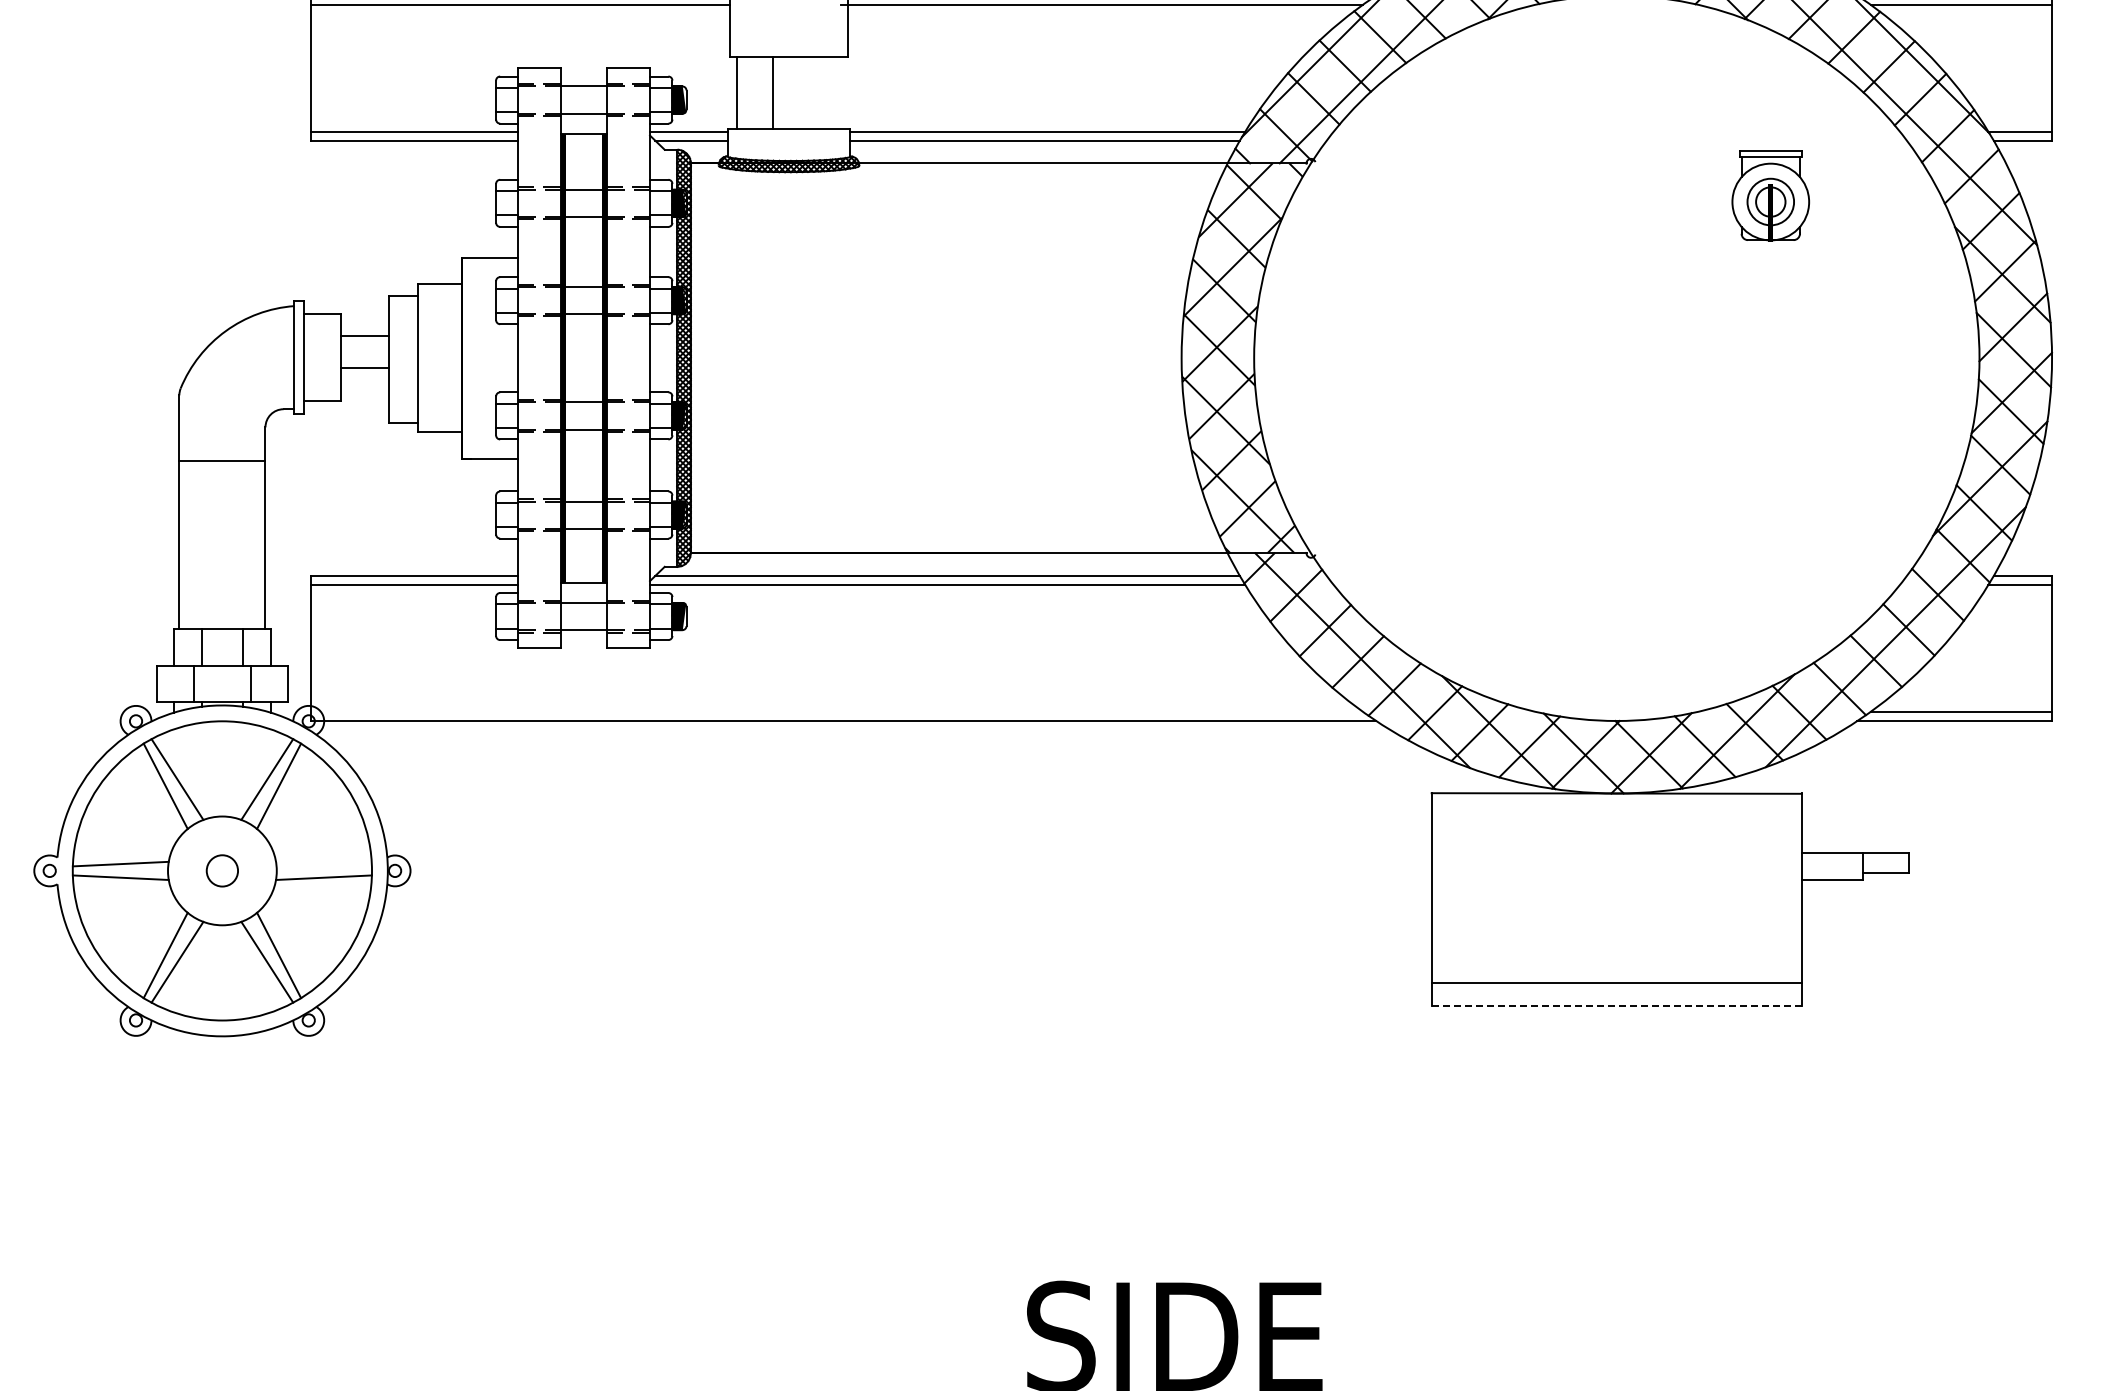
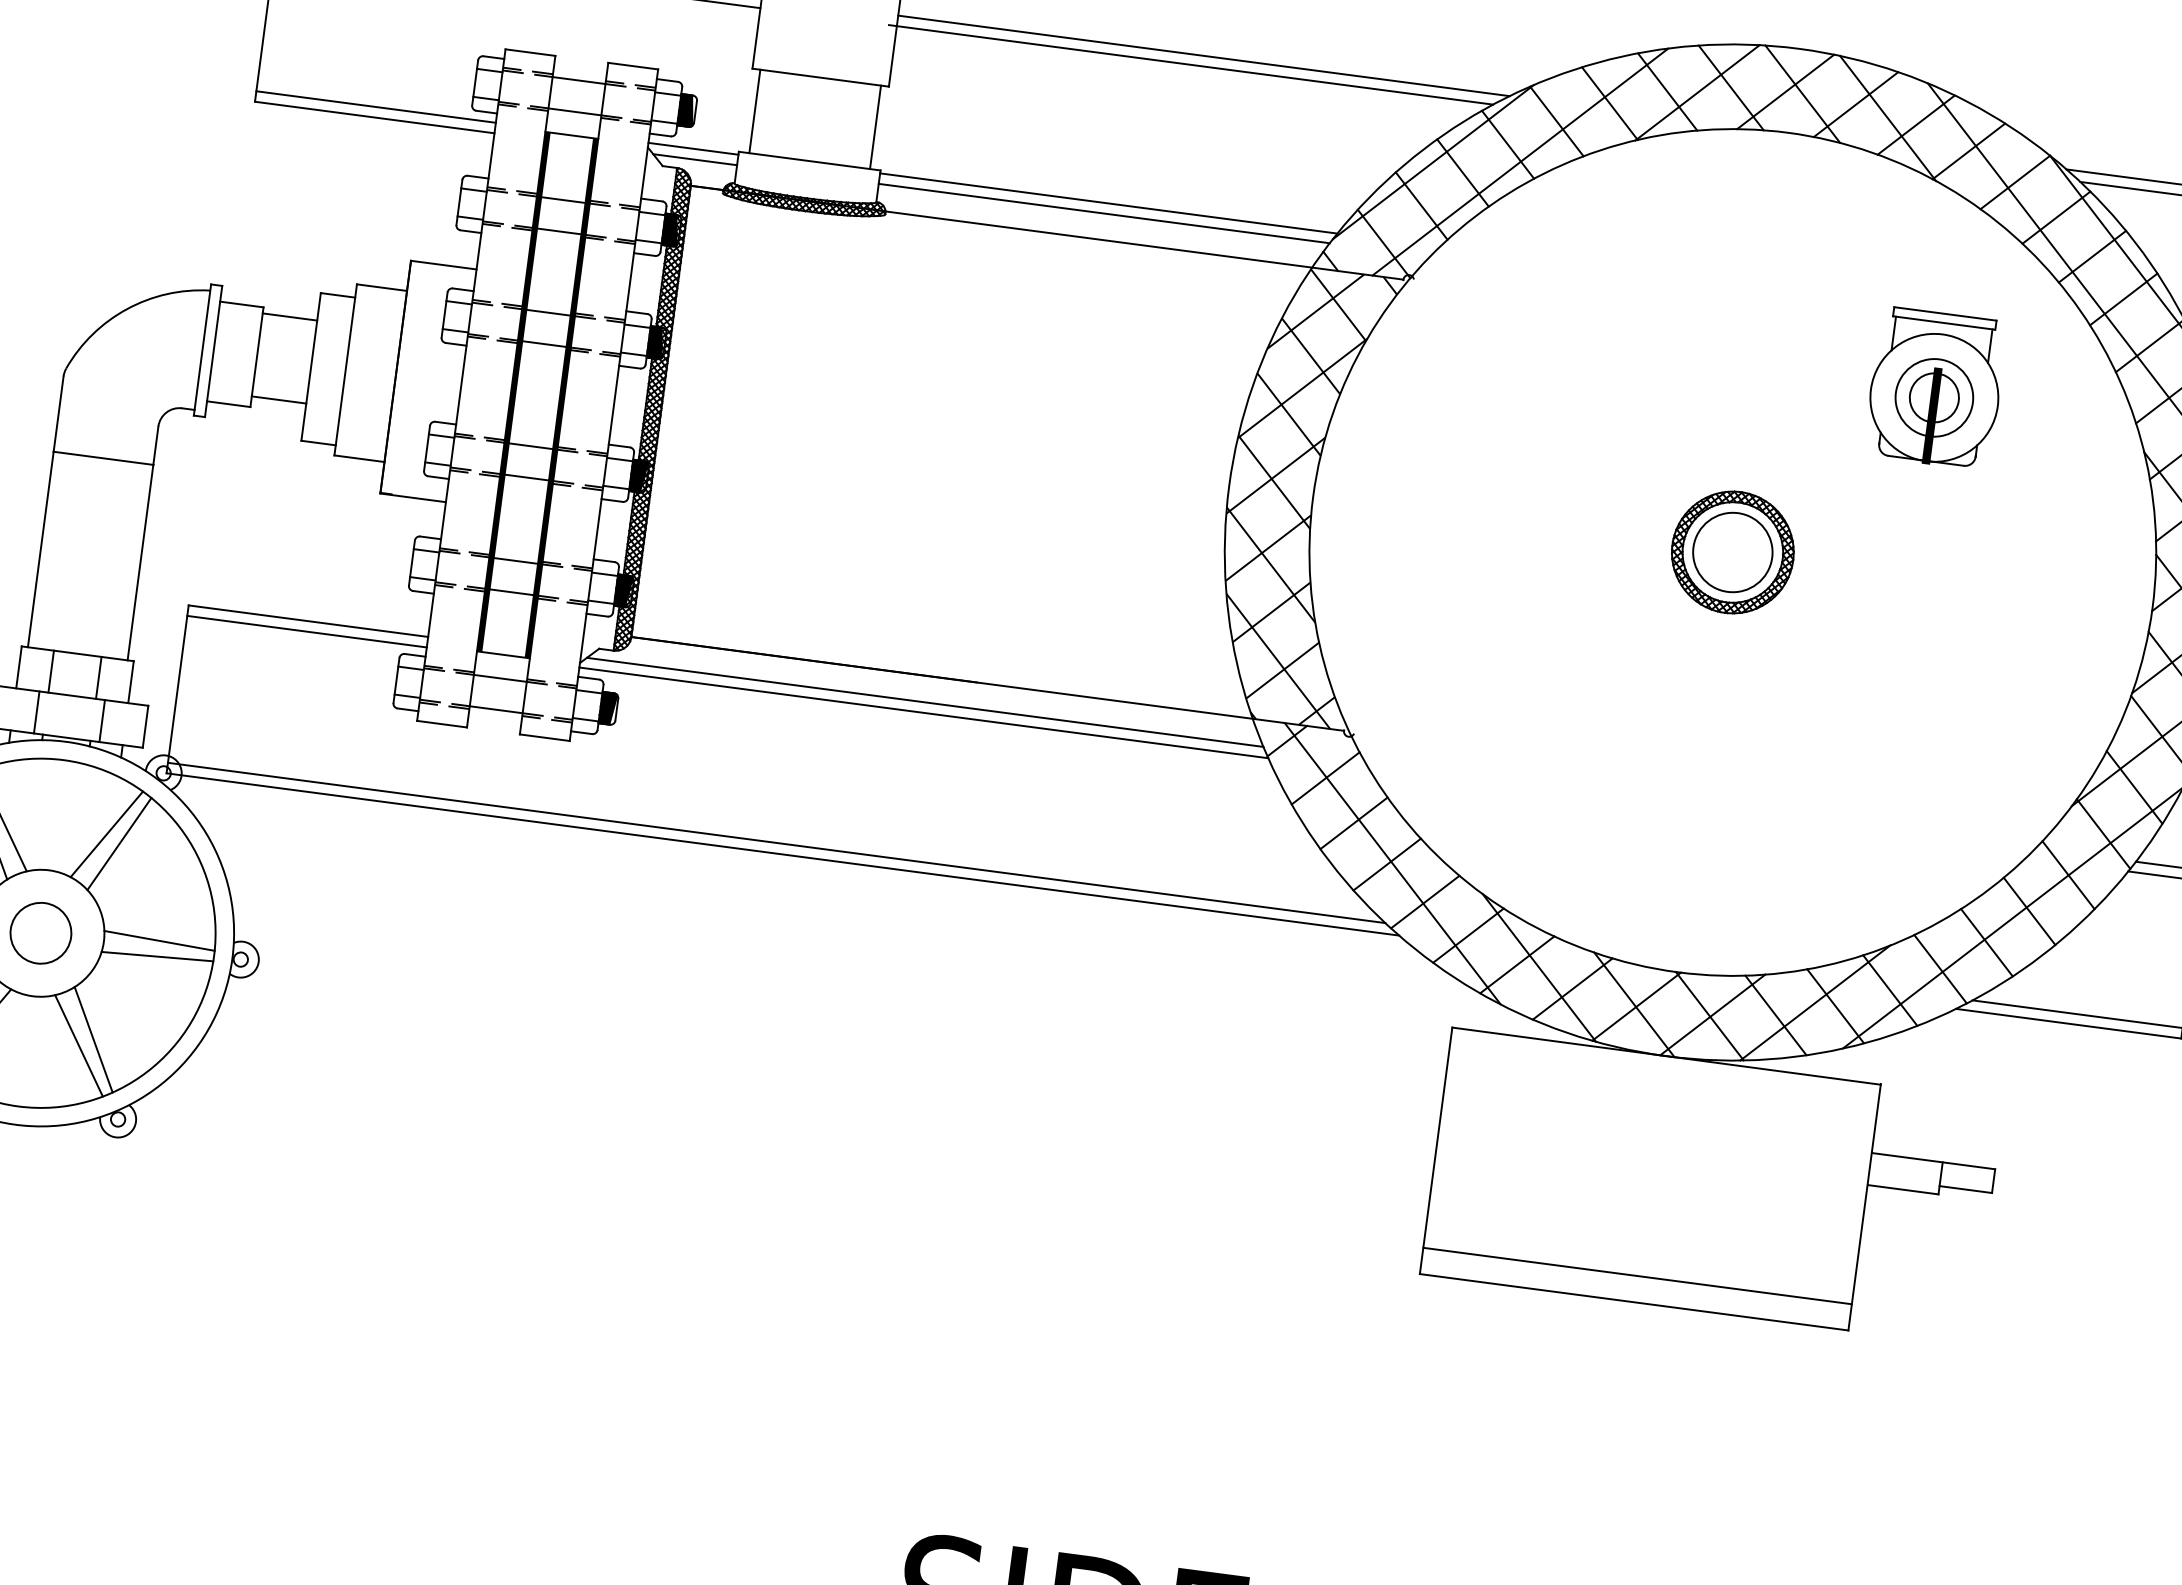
line: (773, 93) -> (875, 127), moved
part: (1770, 196) -> (1935, 388), size x1.43
line: (364, 336) -> (278, 400), moved
part: (1616, 358) -> (1732, 552), added
line: (364, 367) -> (289, 316), moved
line: (837, 711) -> (777, 842), added
line: (323, 863) -> (159, 940), added
circle: (222, 870) -> (41, 932), size x1.67
line: (1617, 1006) -> (1634, 1302), dashed -> solid

